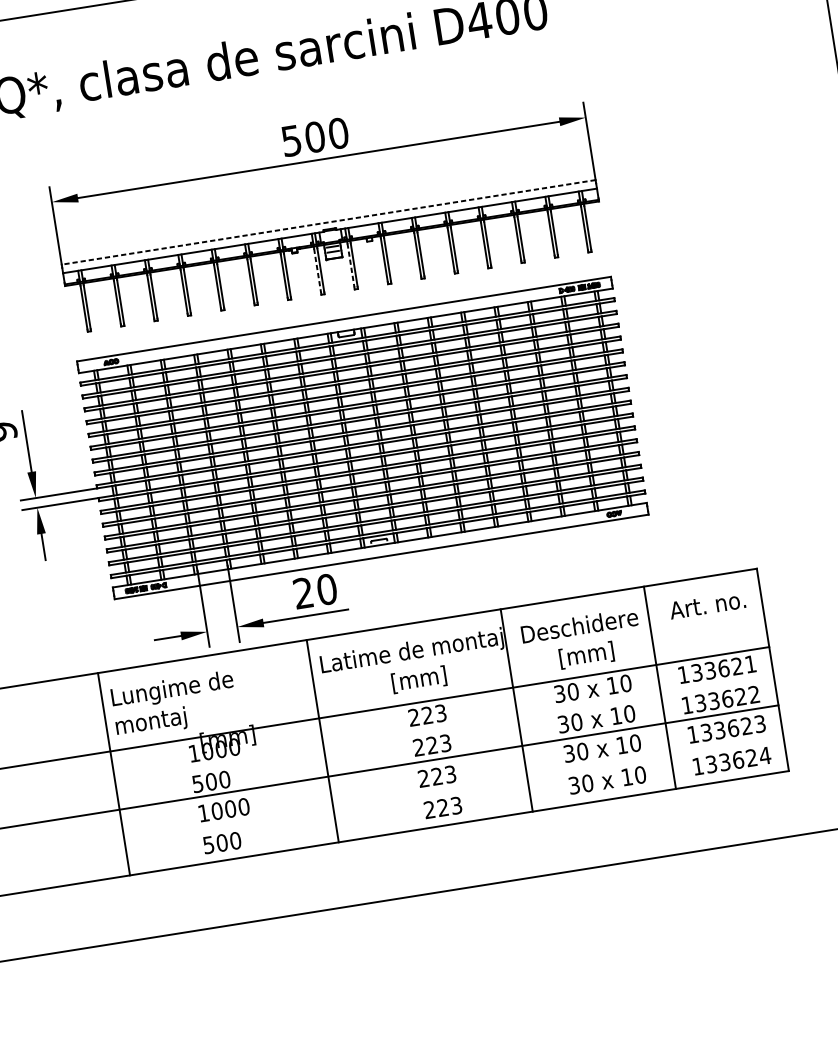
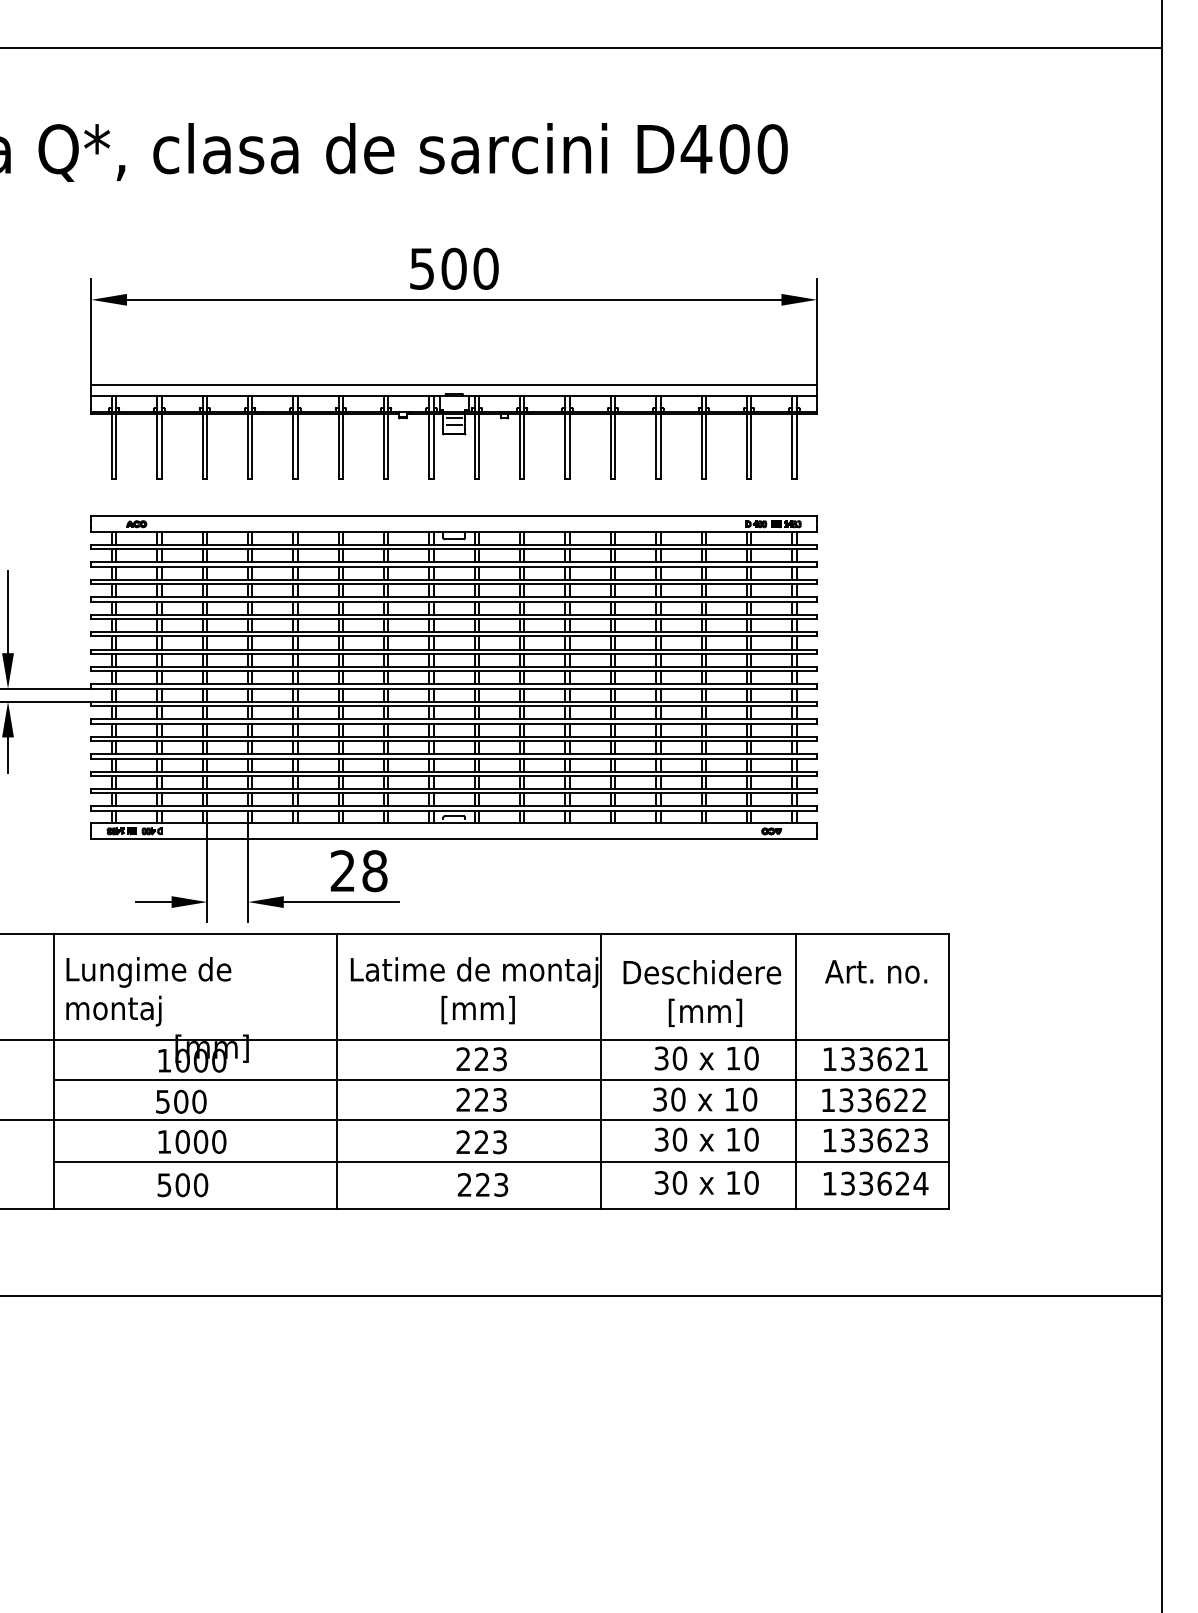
line: (328, 222) -> (454, 384), dashed -> solid
line: (350, 265) -> (474, 446), dashed -> solid
line: (317, 270) -> (429, 446), dashed -> solid
text: (326, 589) -> (374, 871), 20 -> 28
line: (444, 728) -> (501, 1080), added
line: (453, 788) -> (501, 1161), added

